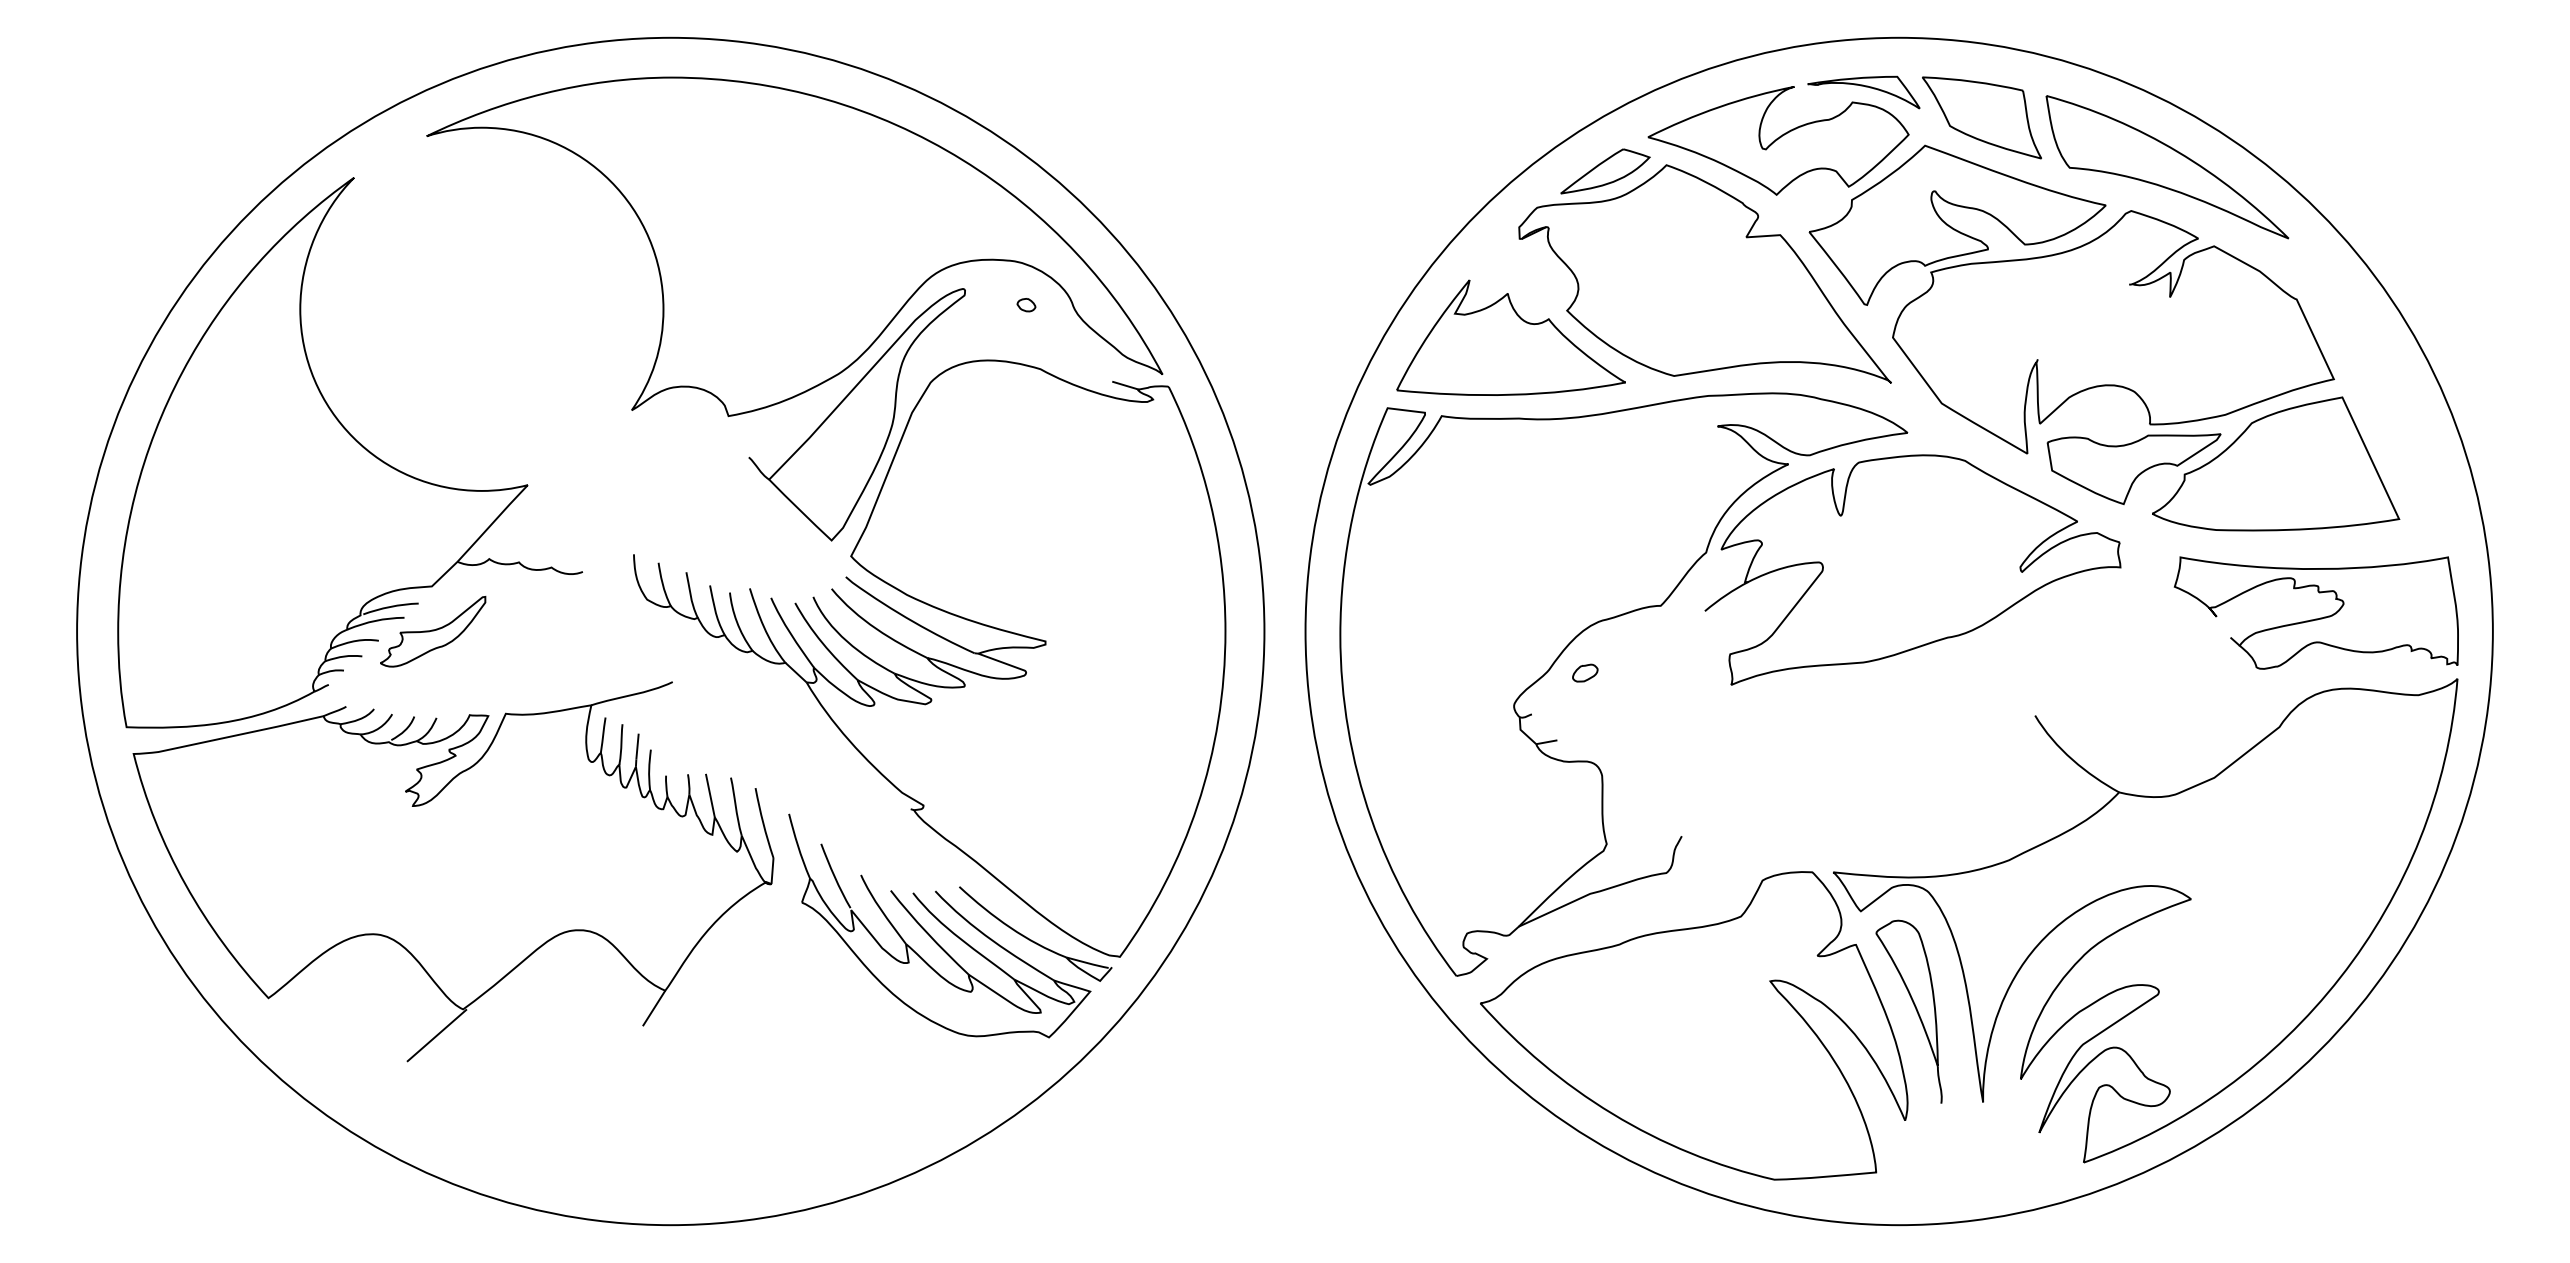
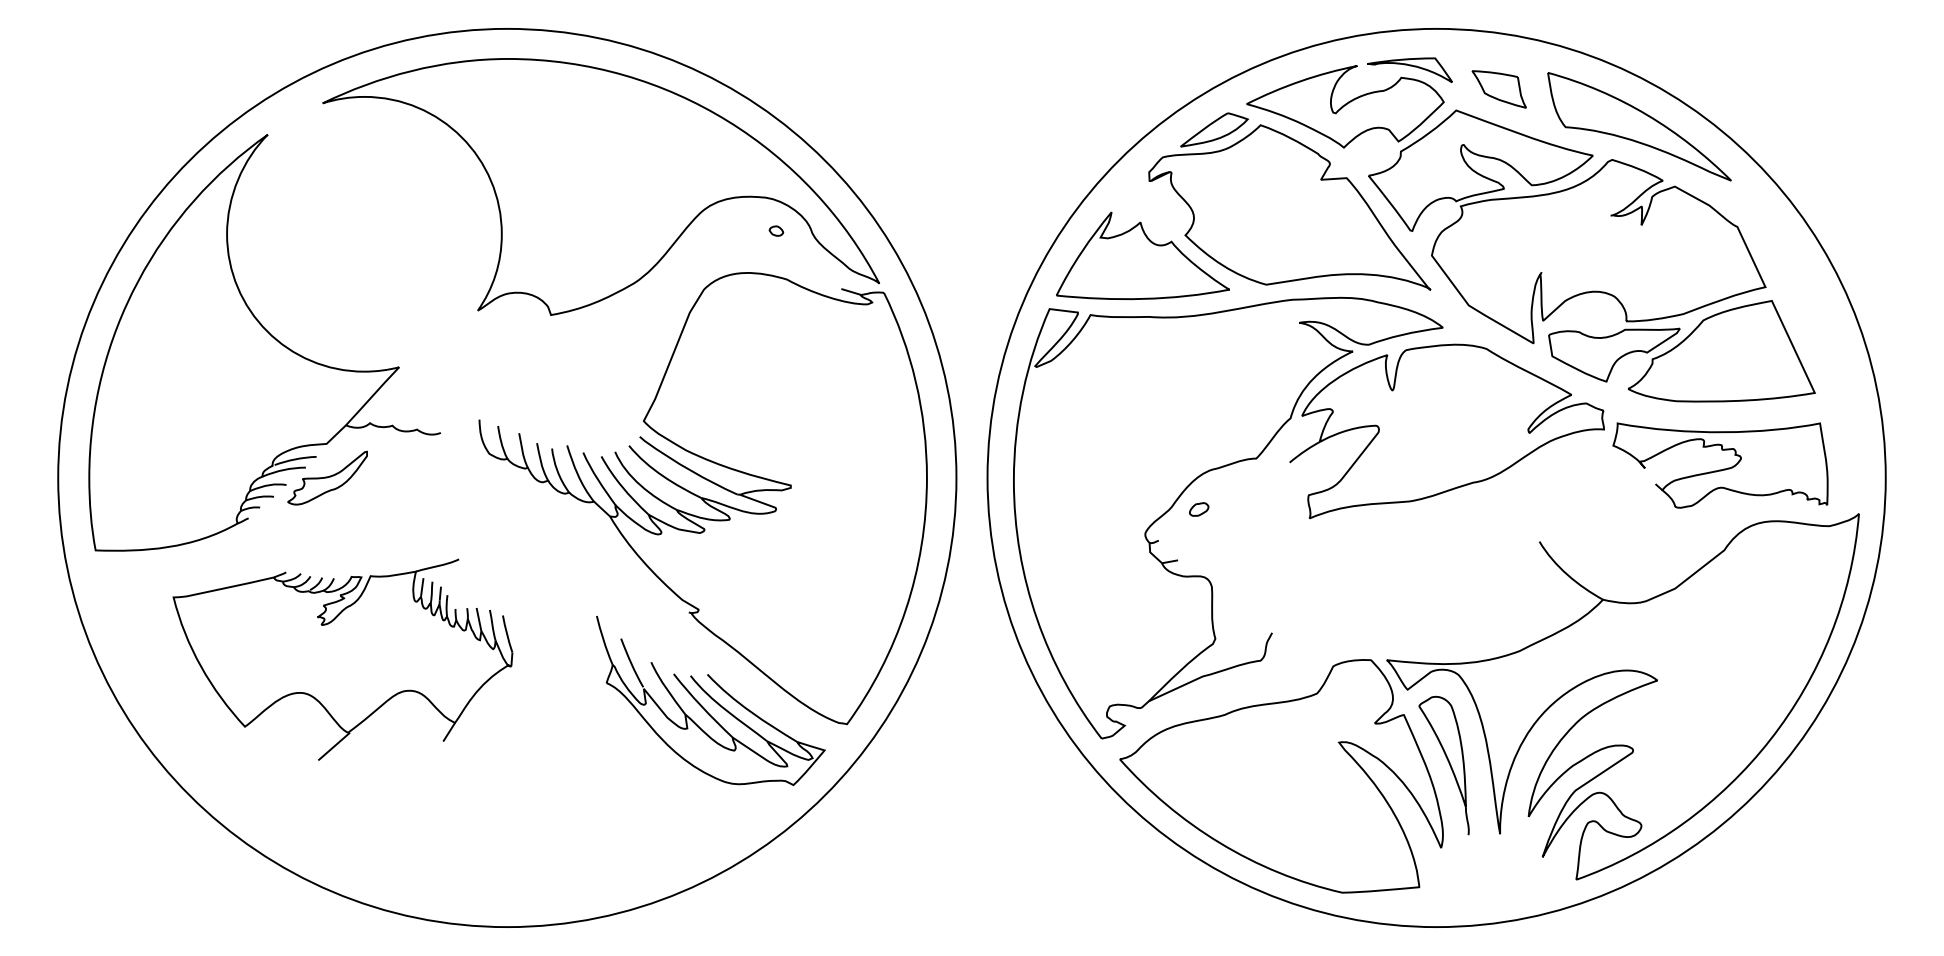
part: (1981, 117) -> (1498, 89), size x0.6
part: (856, 414) -> (647, 313), removed
part: (2315, 612) -> (1719, 465), moved
part: (453, 871) -> (342, 659), size x0.7
part: (1031, 939) -> (780, 711), removed

